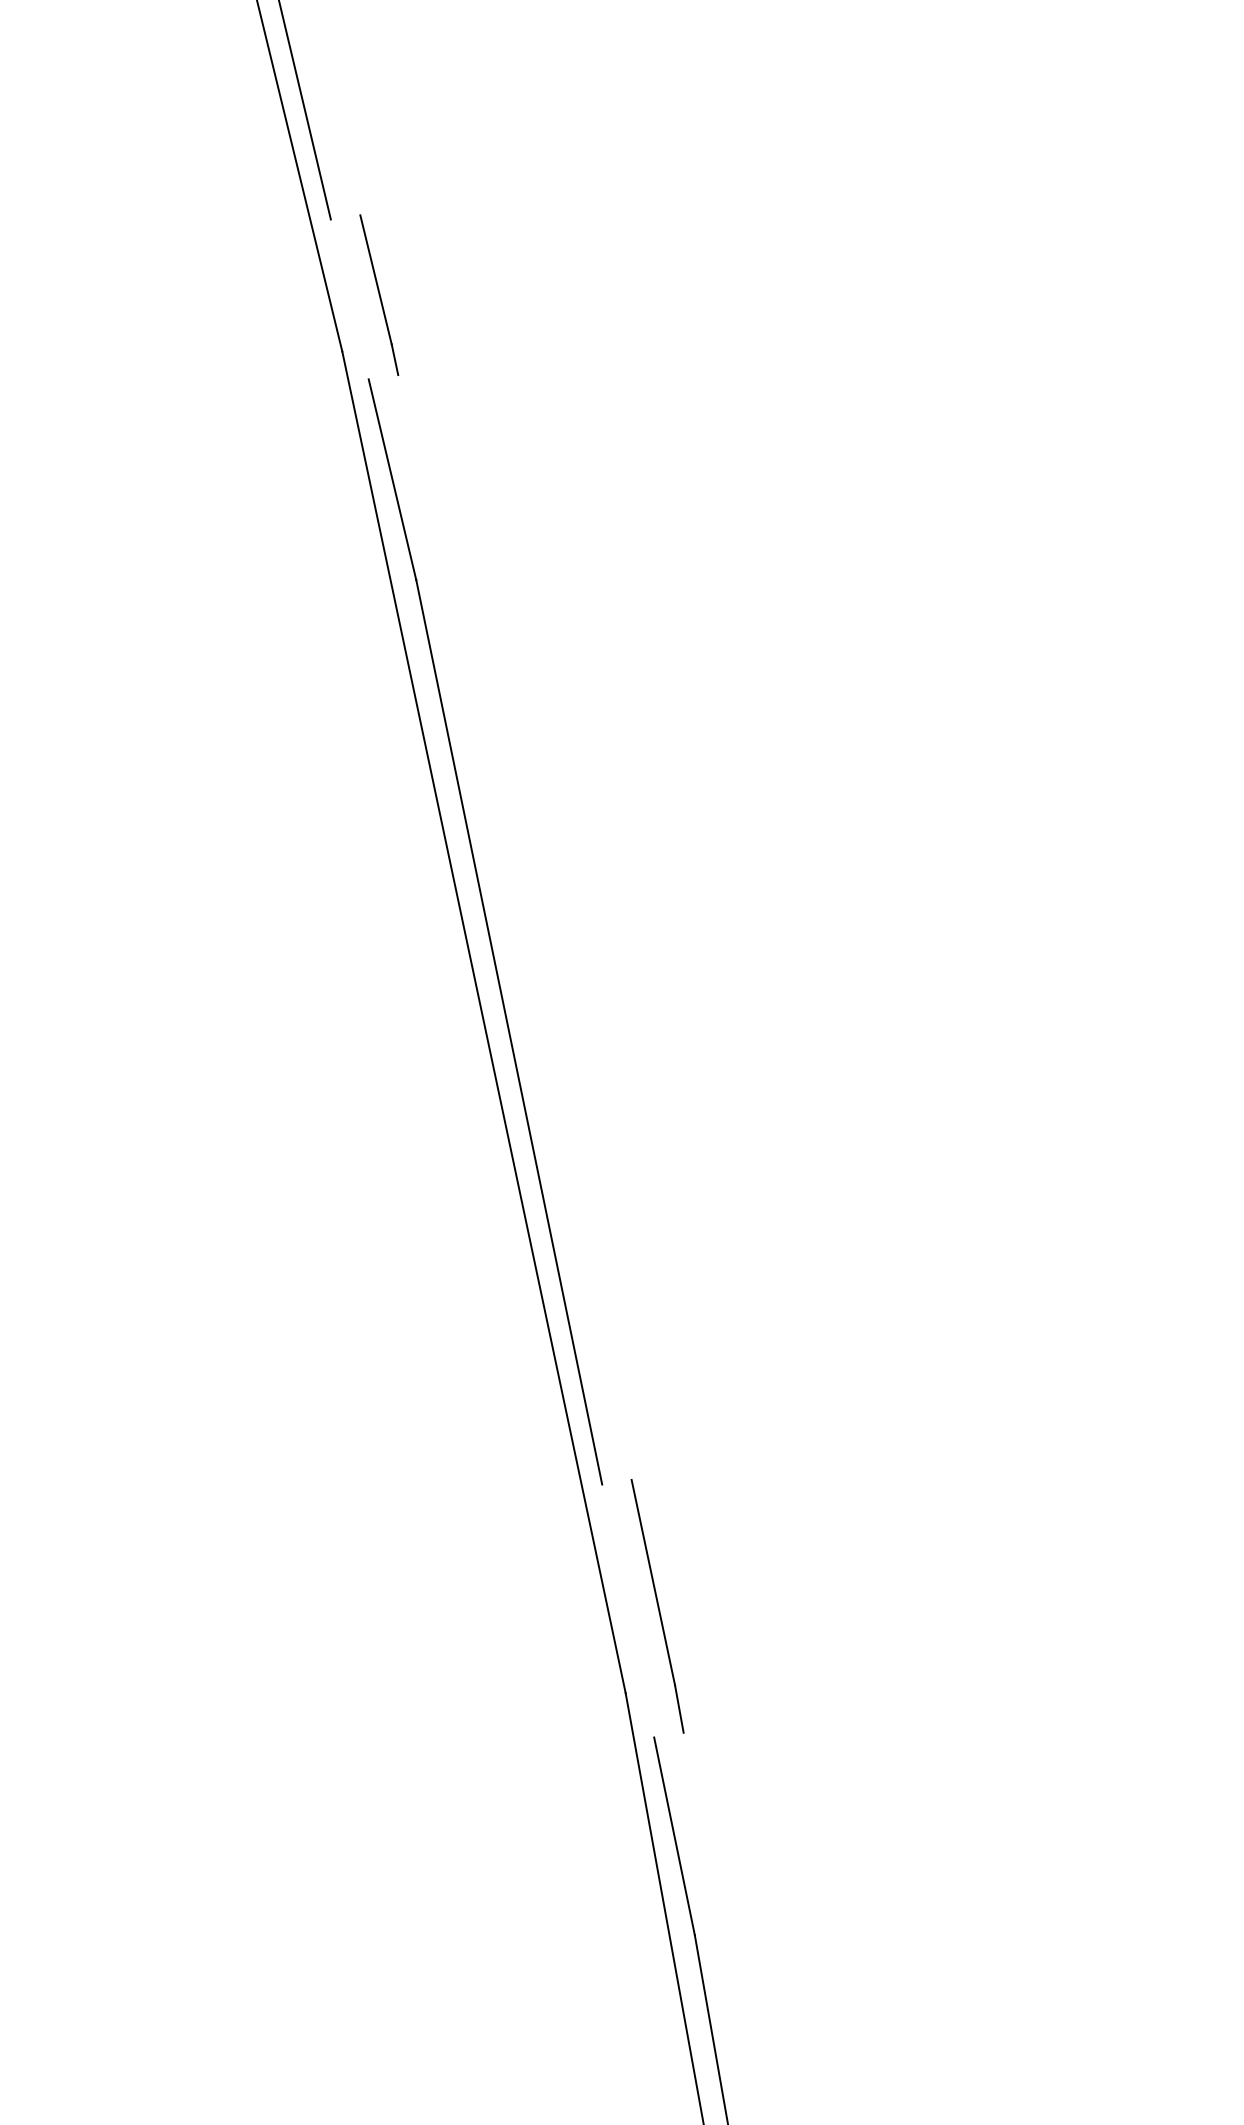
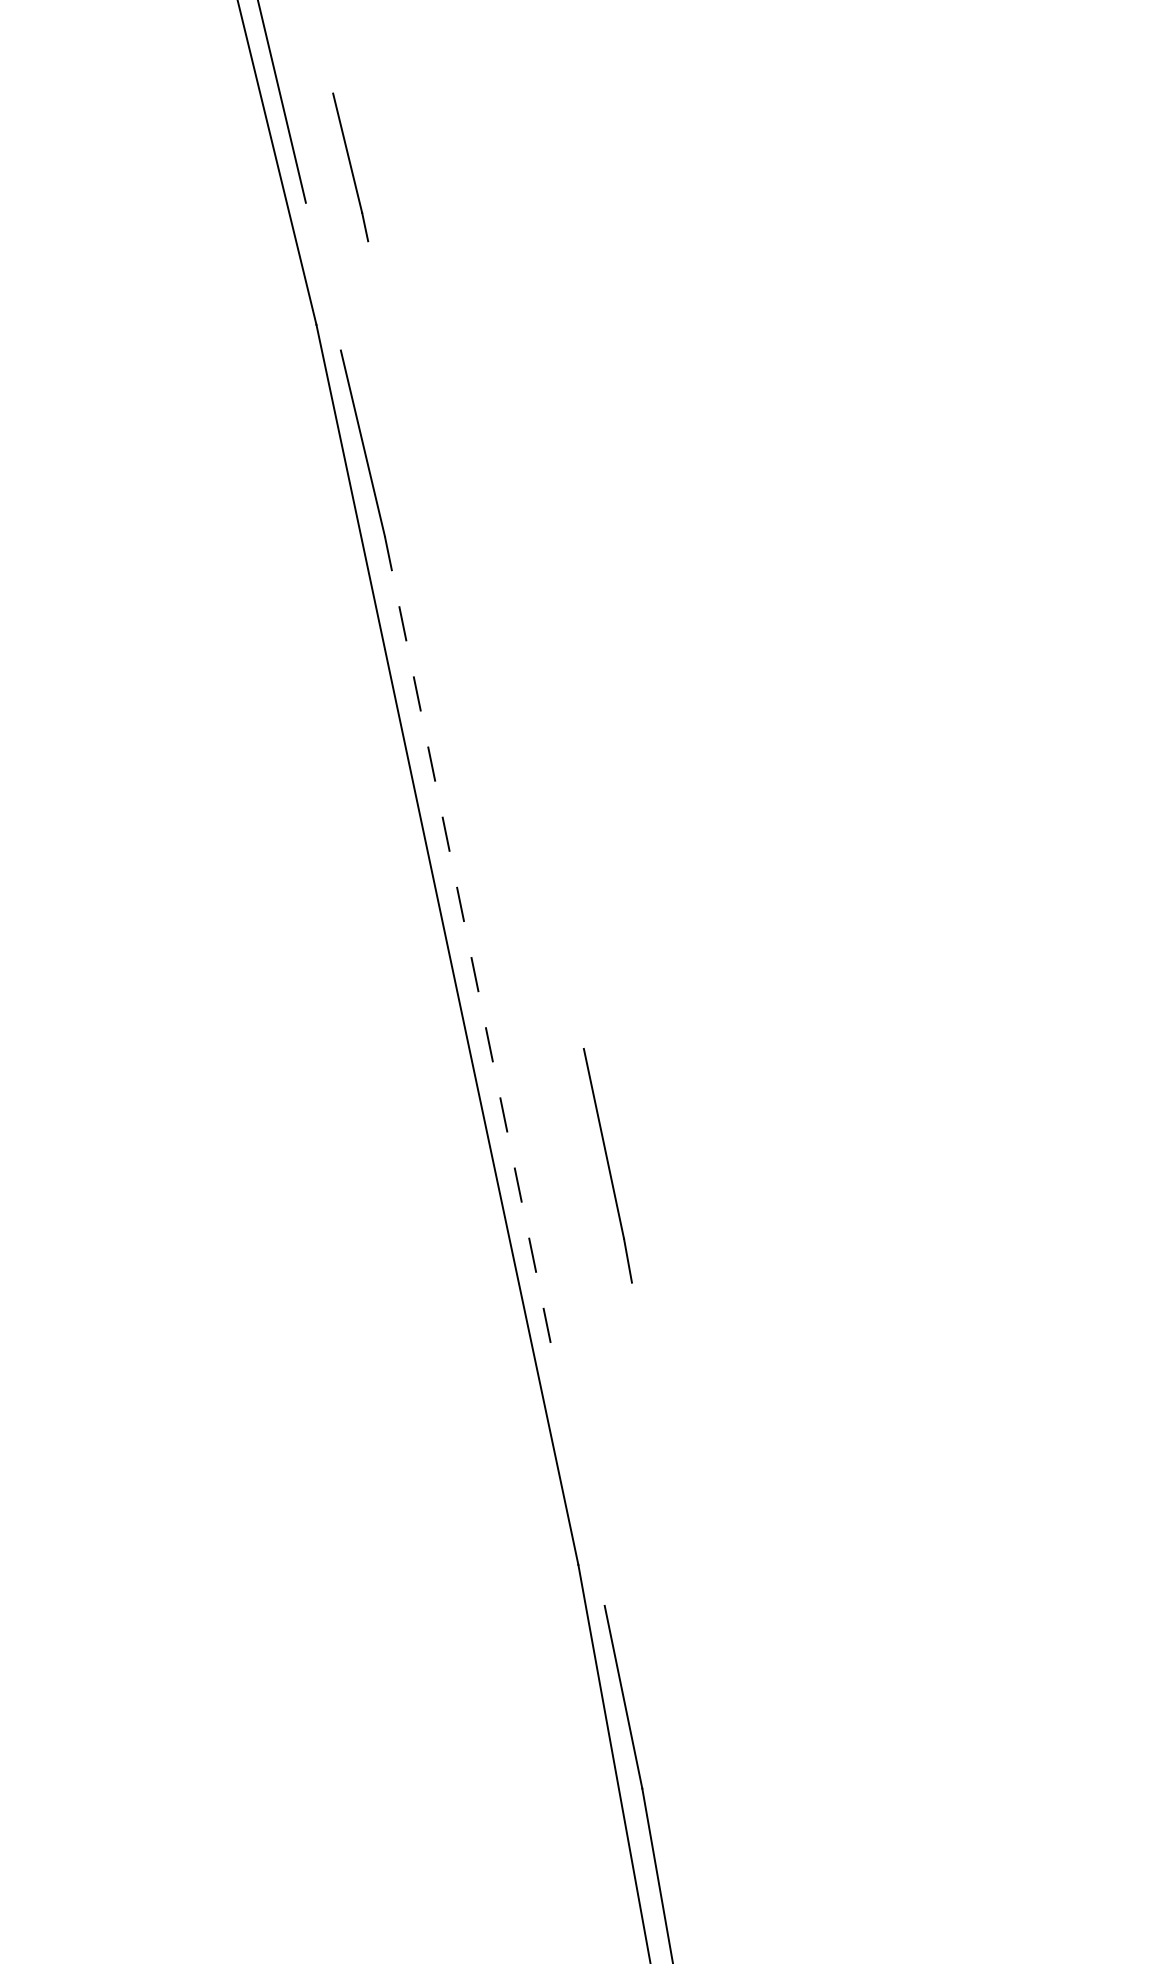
line: (379, 294) -> (350, 166), moved
line: (509, 1032) -> (471, 954), solid -> dashed
part: (657, 1606) -> (607, 1165), moved

